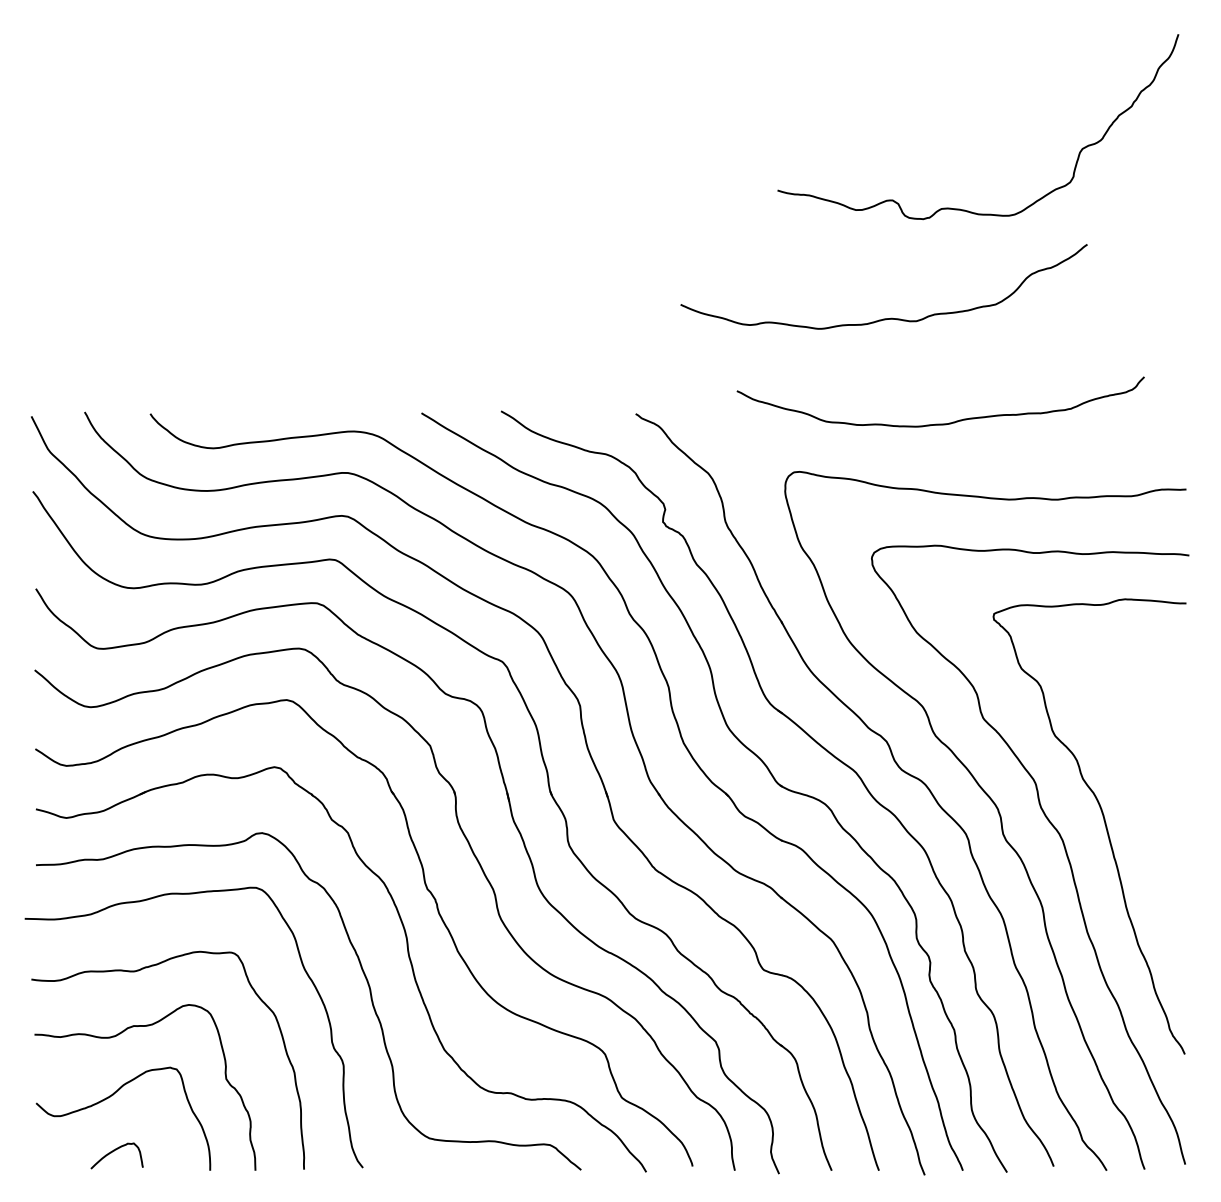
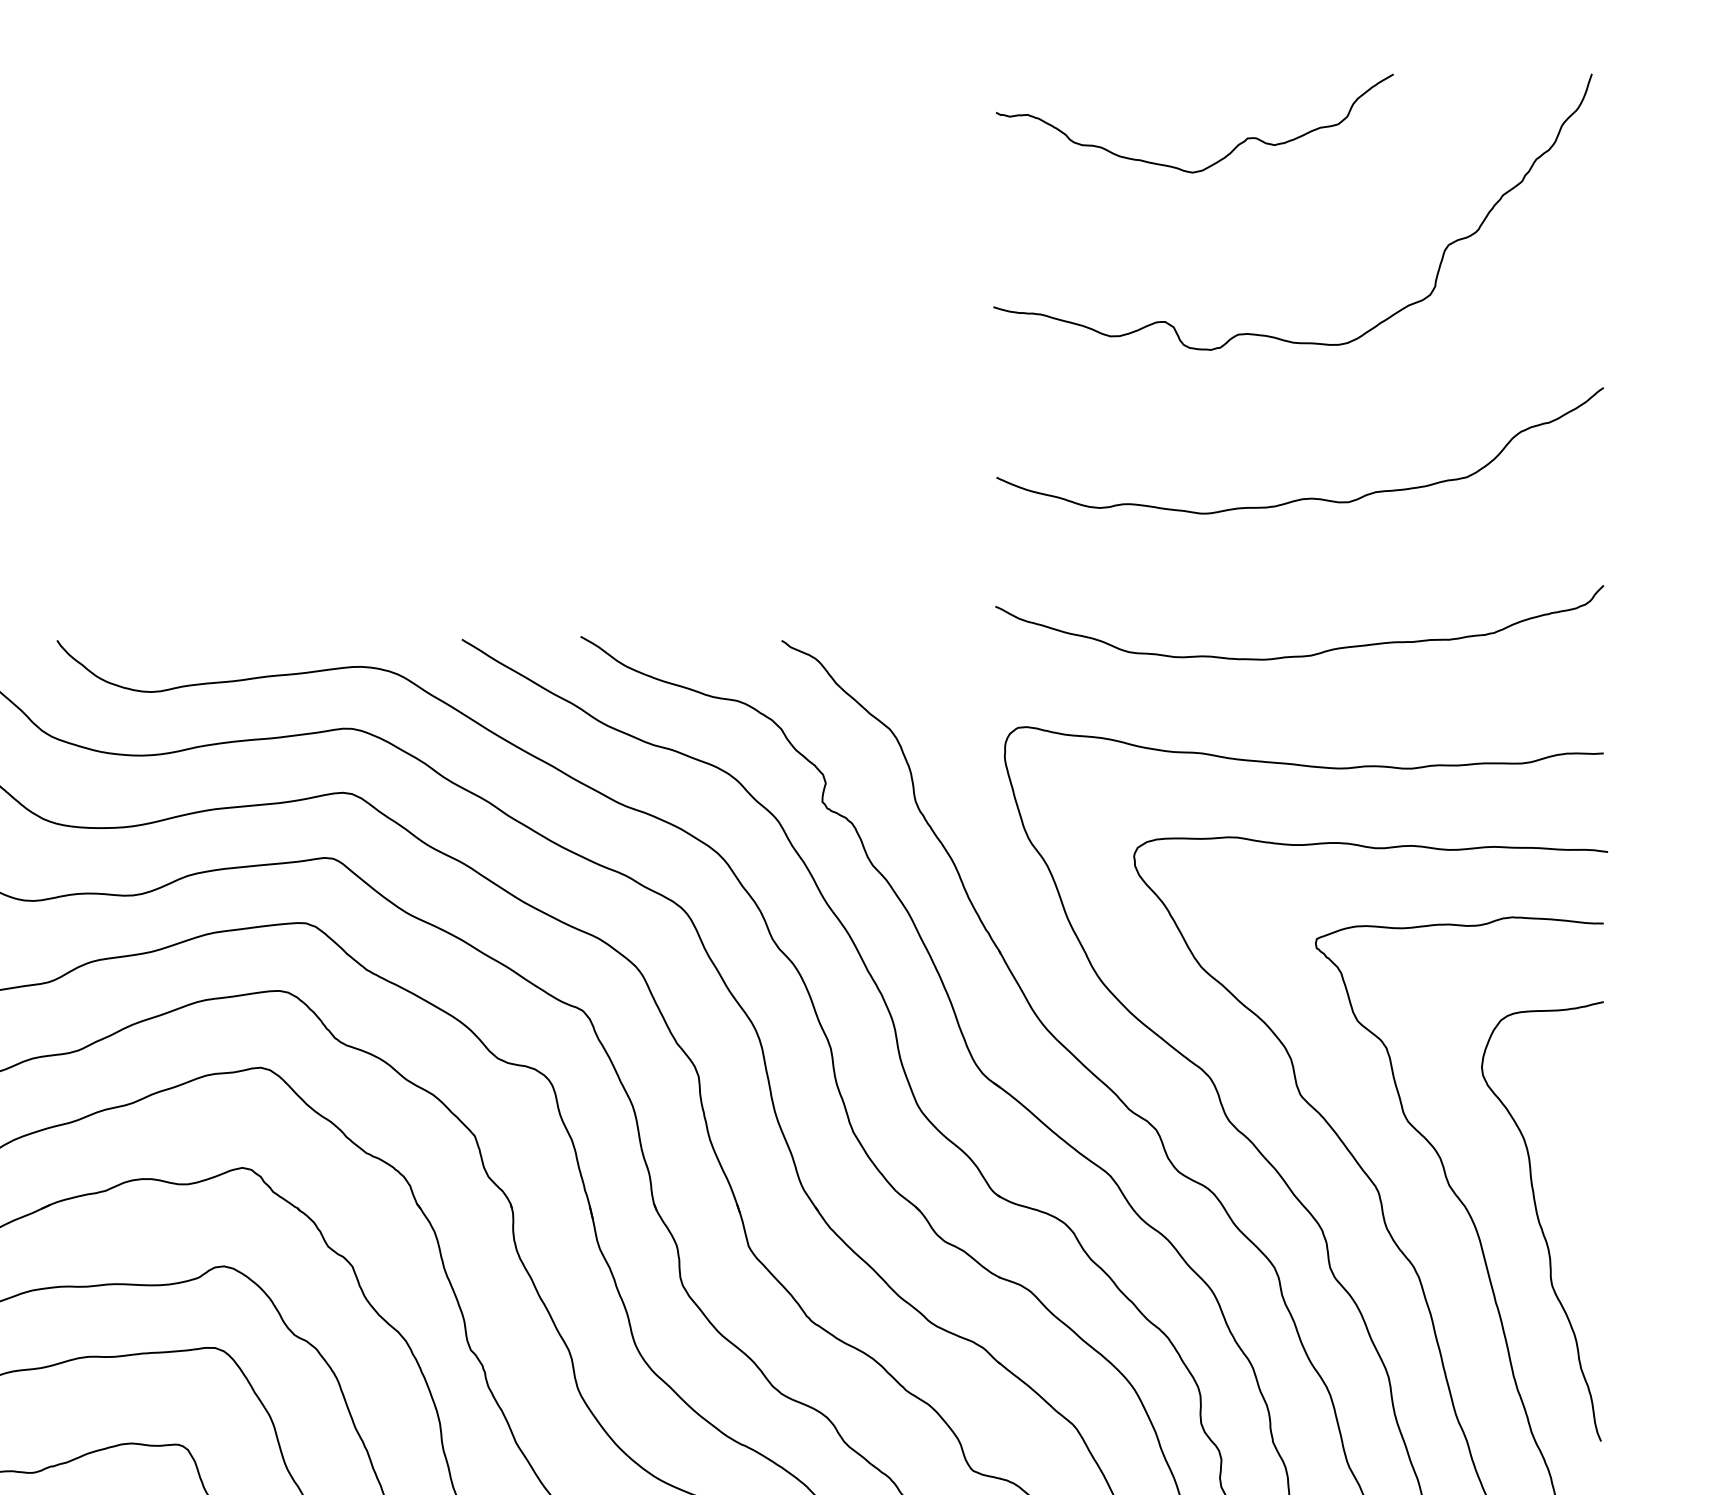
curve: (928, 91) -> (1218, 159), added
curve: (883, 318) -> (1299, 498), moved
curve: (940, 423) -> (1299, 654), moved
curve: (1144, 803) -> (1541, 1222), added

